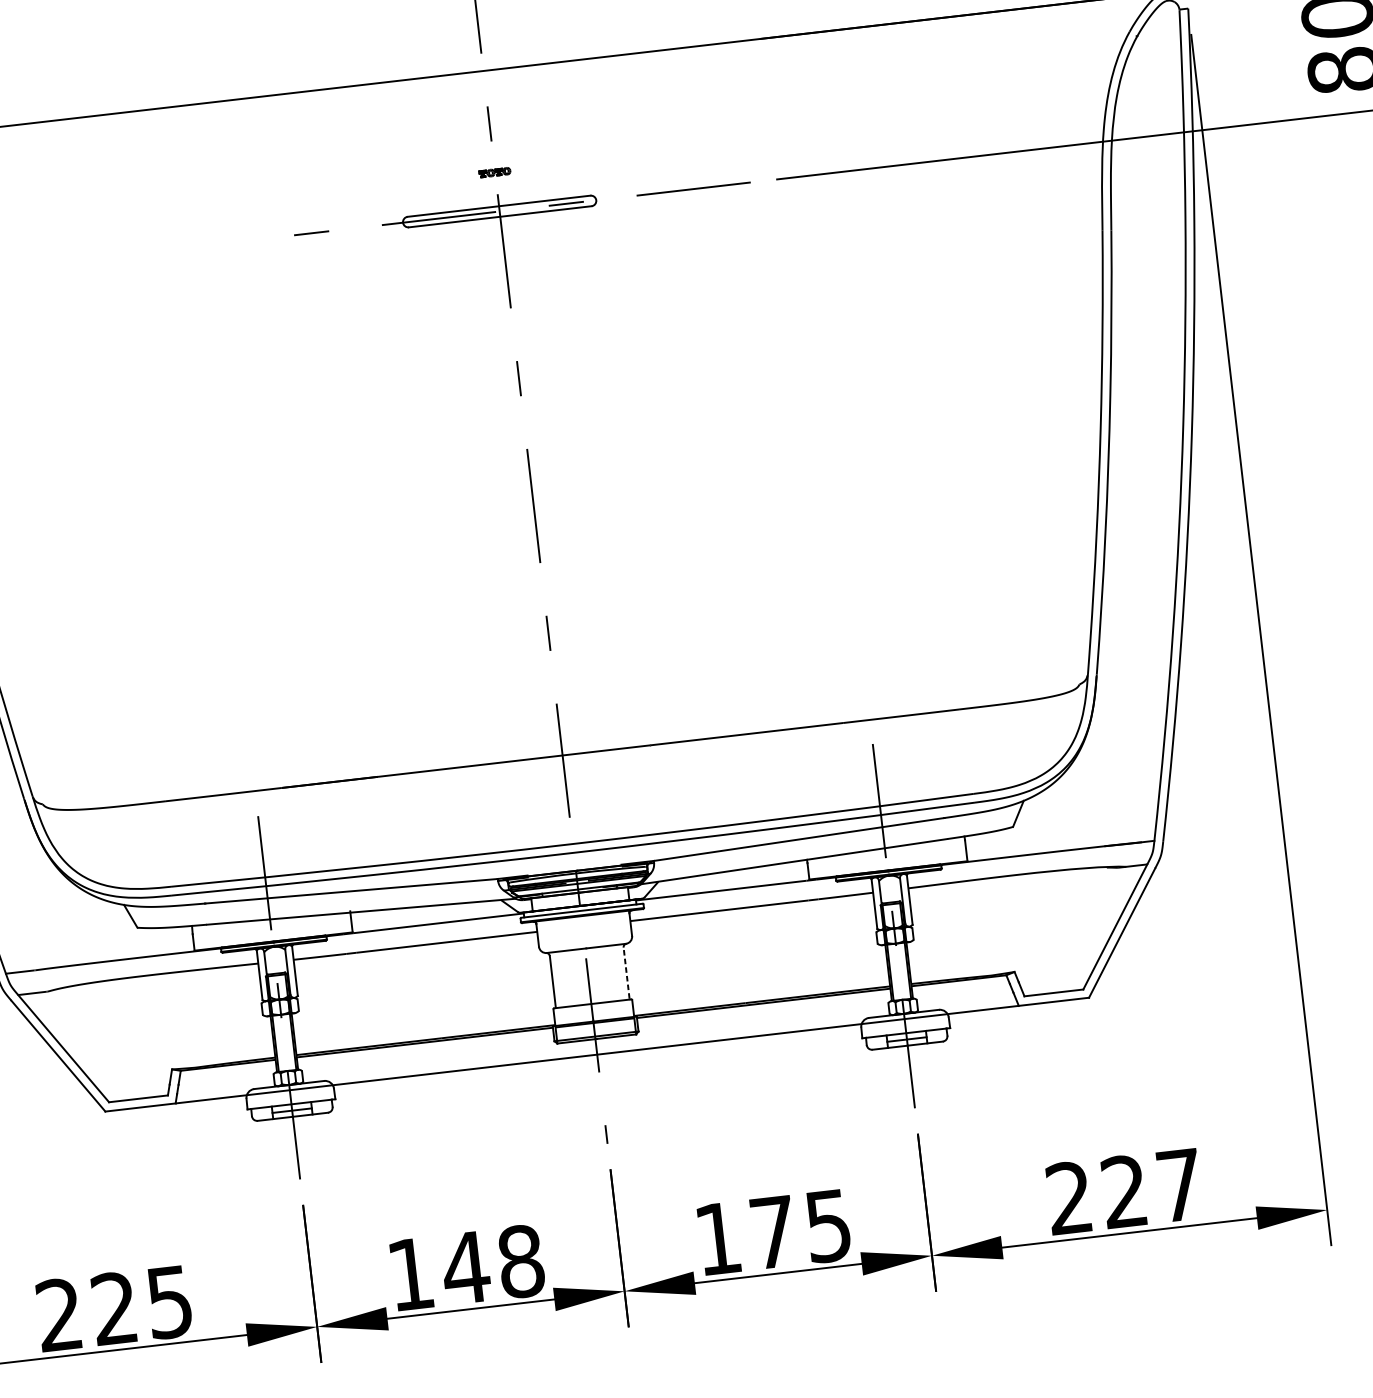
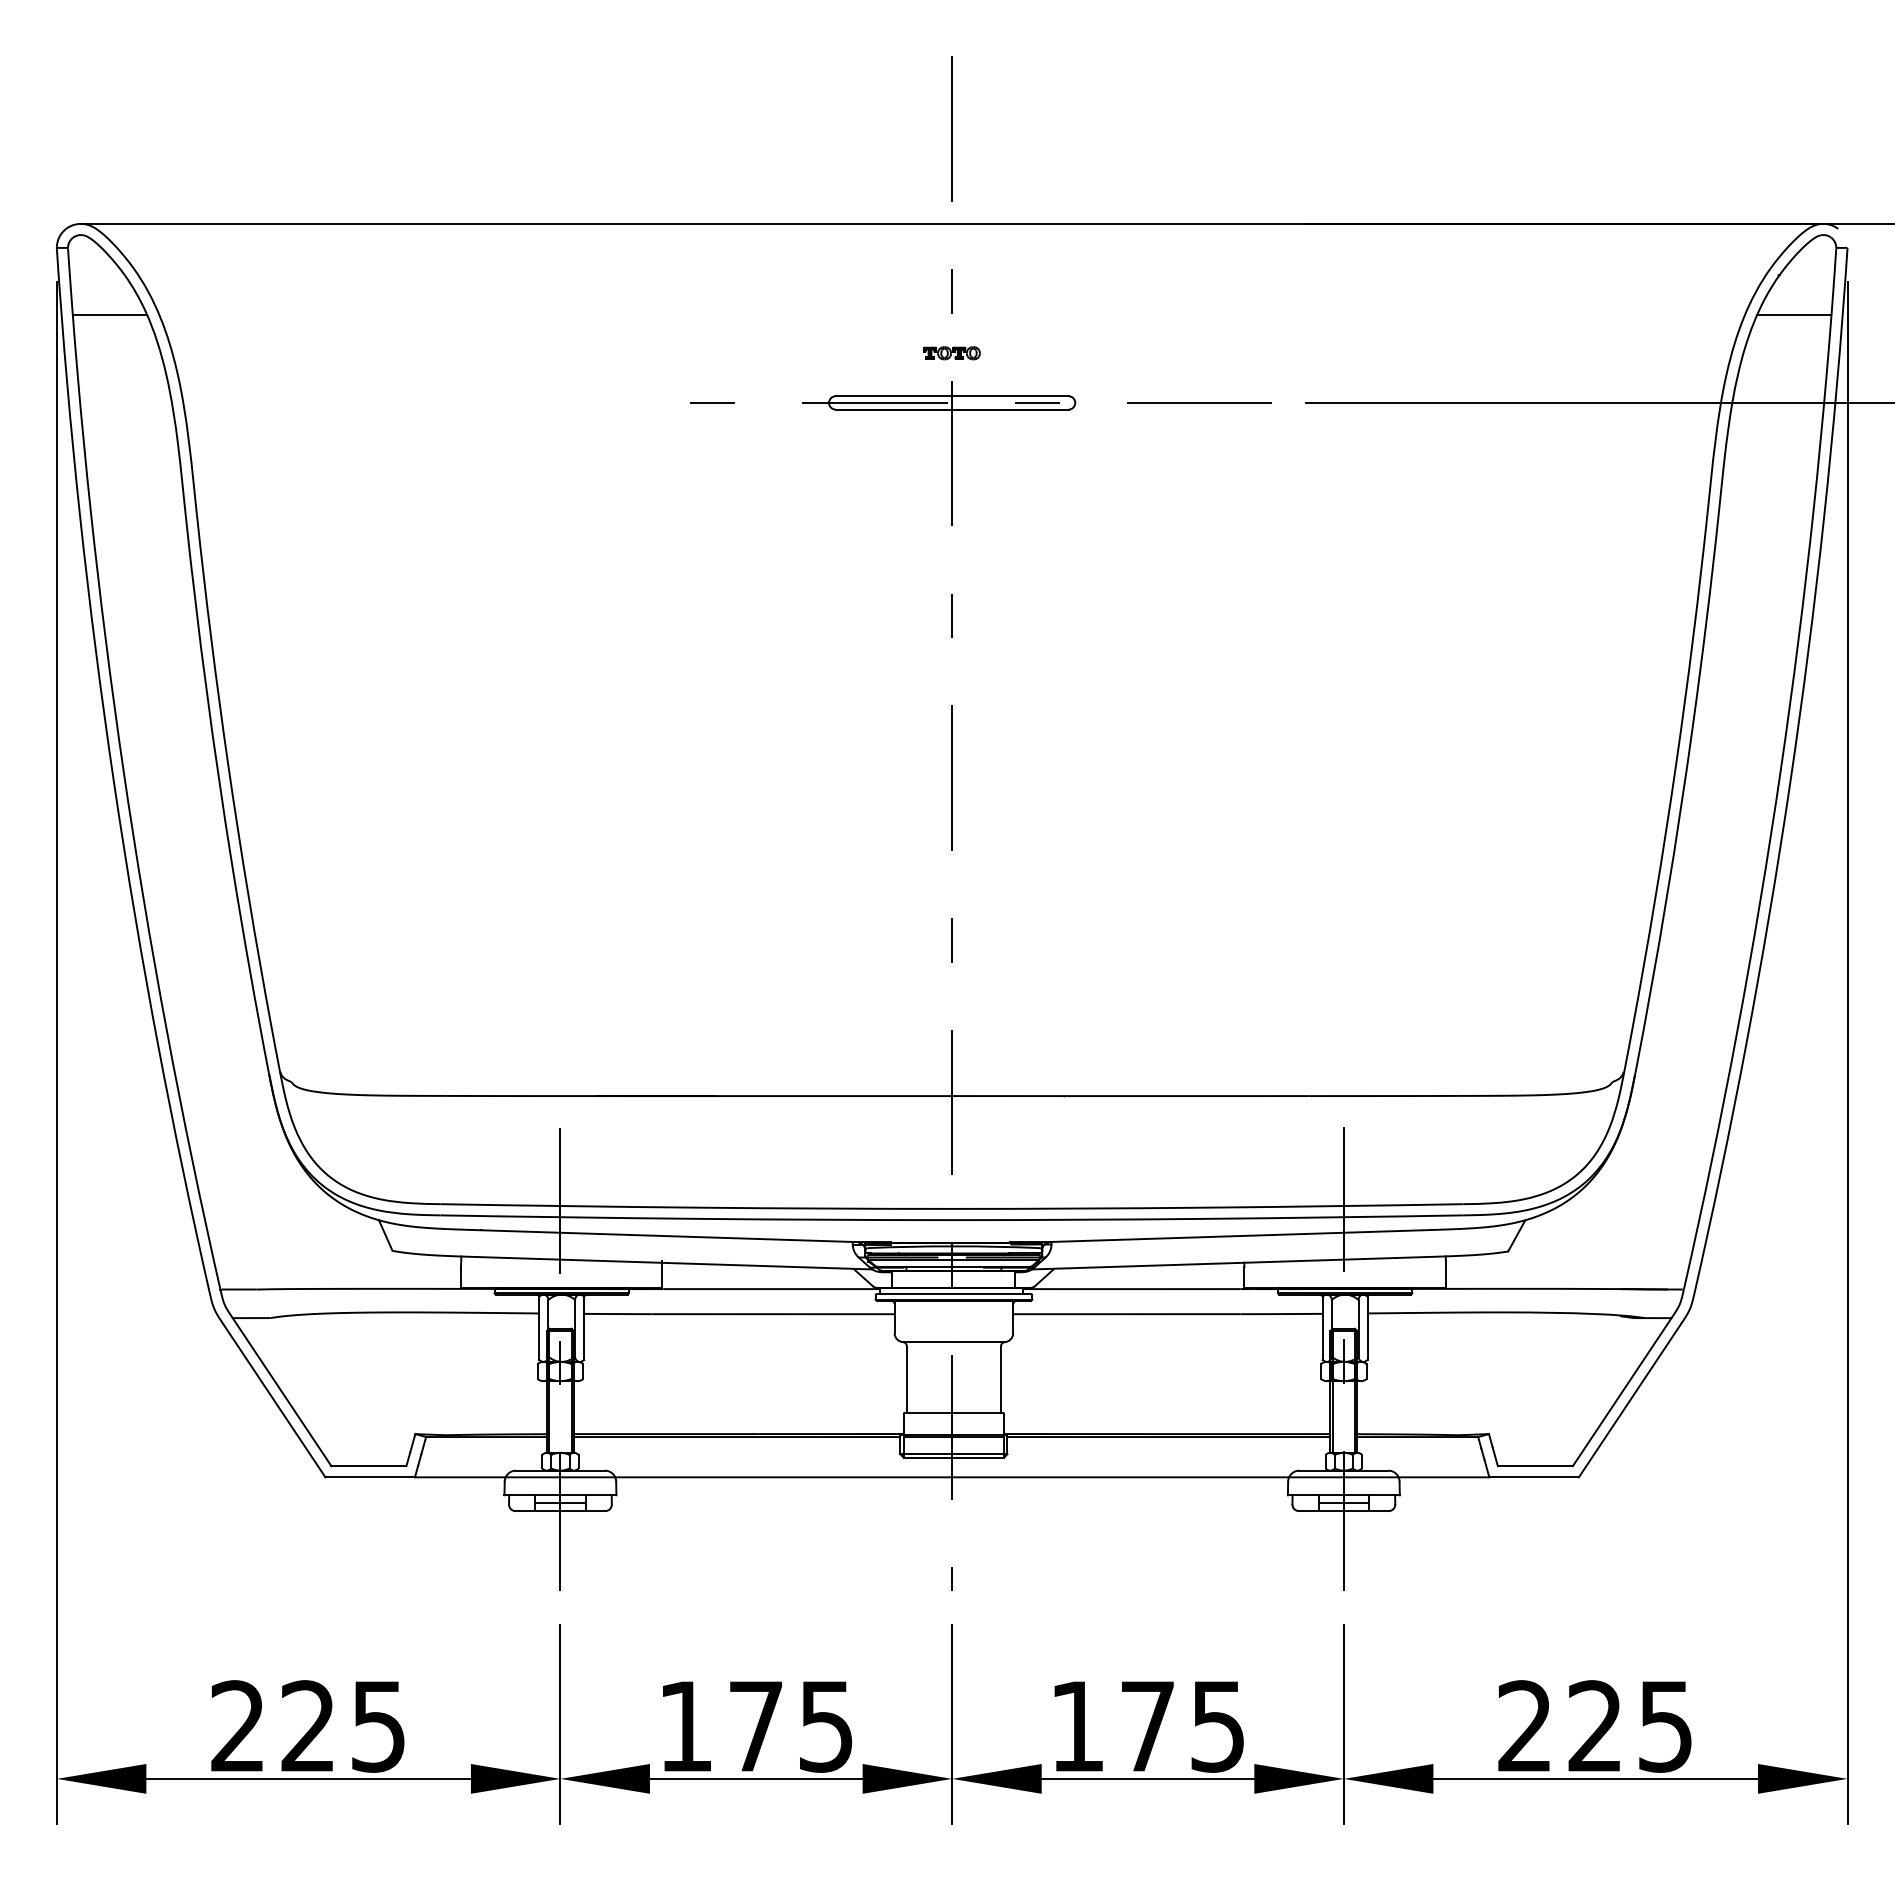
line: (1152, 66) -> (1794, 315), added
part: (494, 172) -> (951, 353), size x1.43
line: (626, 973) -> (1000, 1379), dashed -> solid
text: (1179, 1185) -> (1665, 1726), 227 -> 225
text: (492, 1264) -> (790, 1726), 148 -> 175

